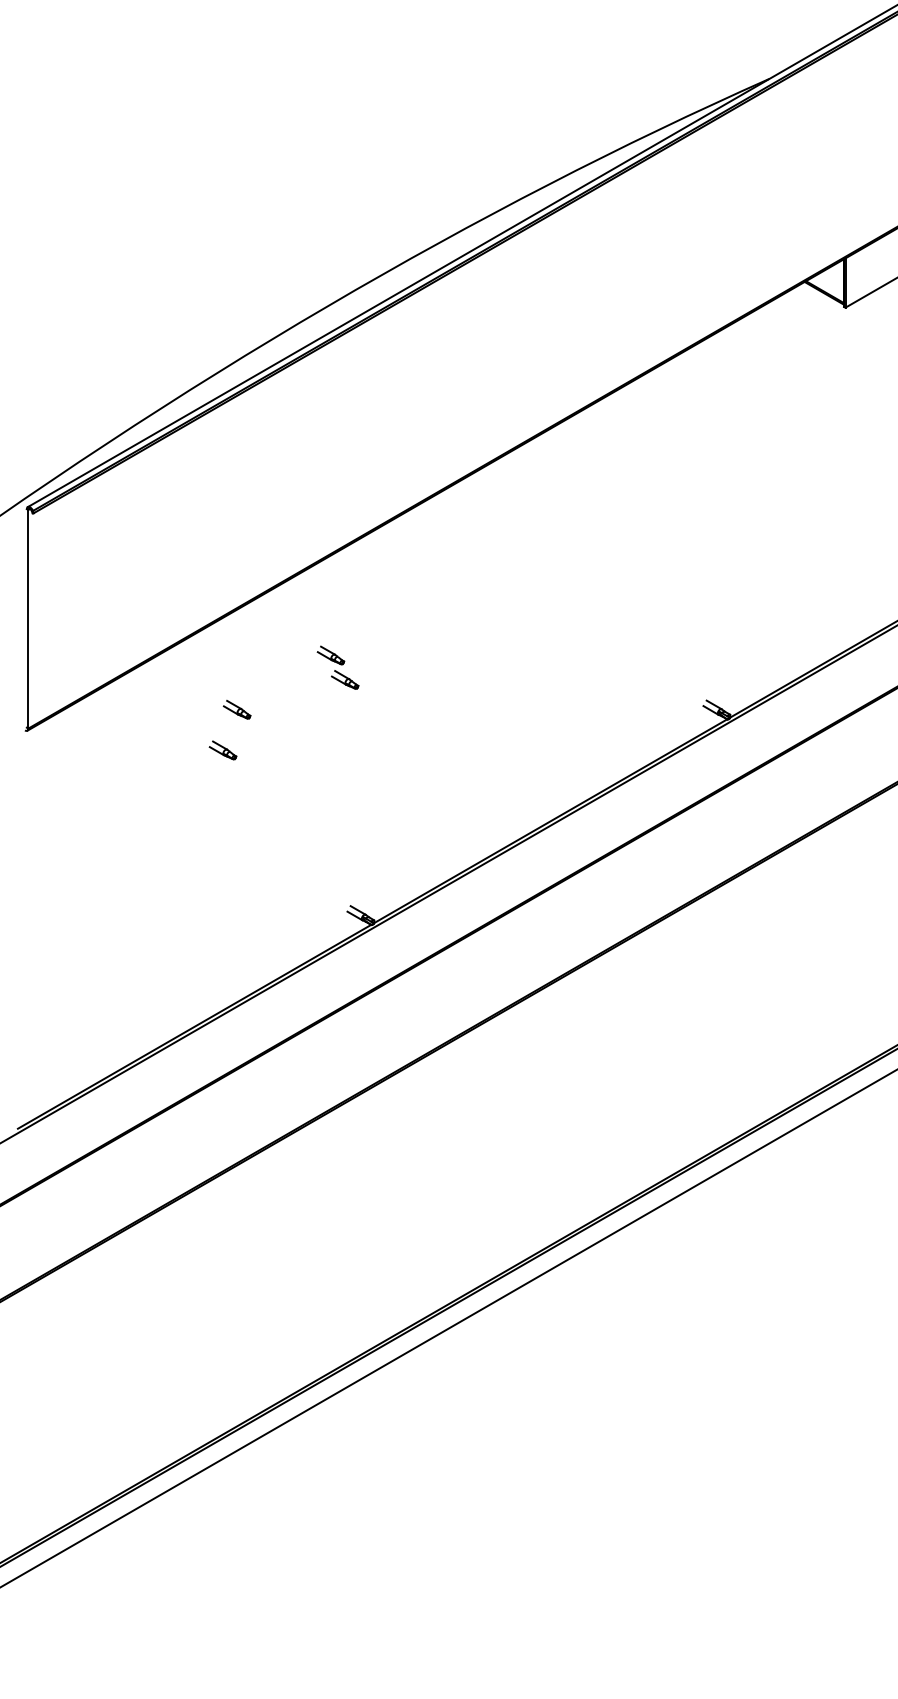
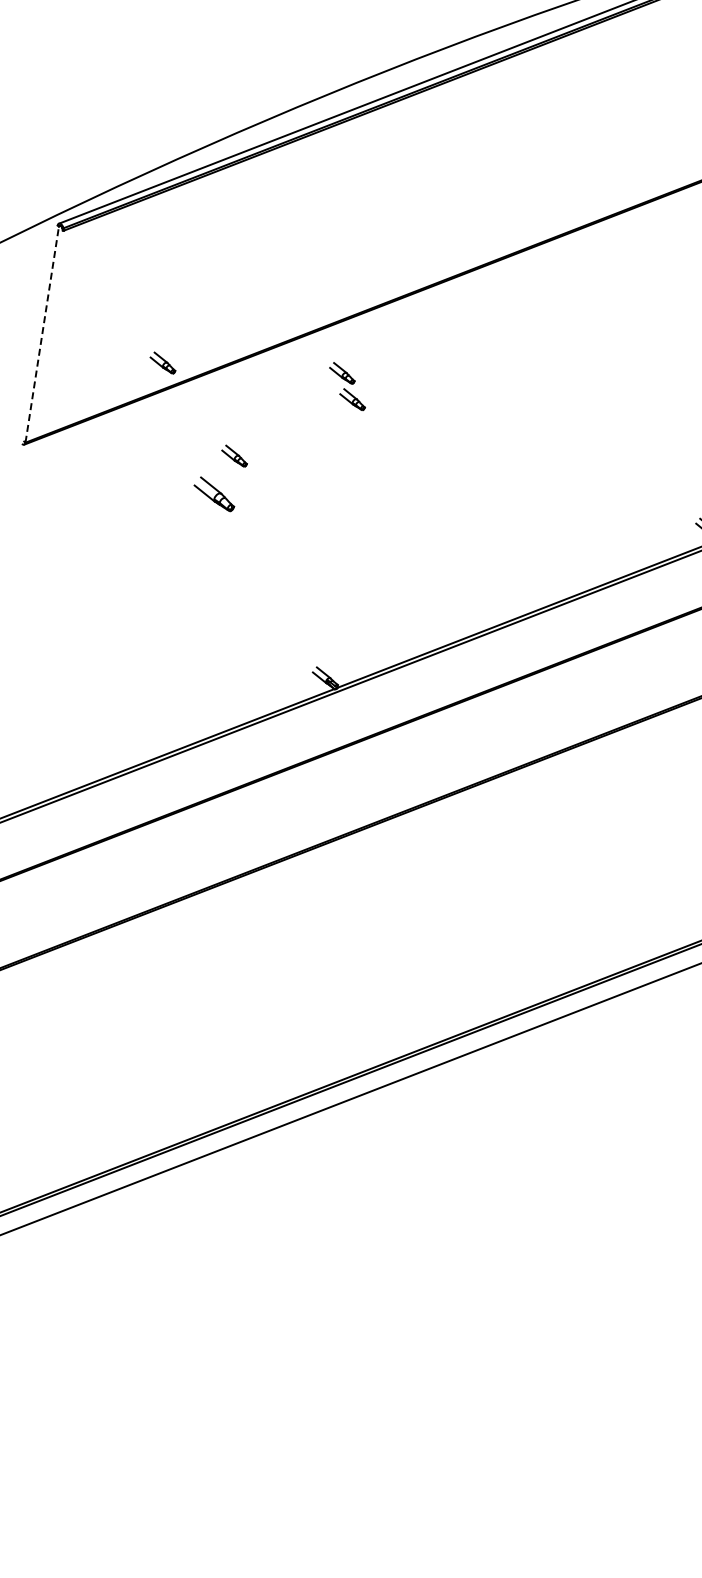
line: (28, 618) -> (42, 333), solid -> dashed
part: (151, 628) -> (162, 362), added
part: (337, 667) -> (347, 386), moved
part: (222, 750) -> (214, 494), size x1.6

